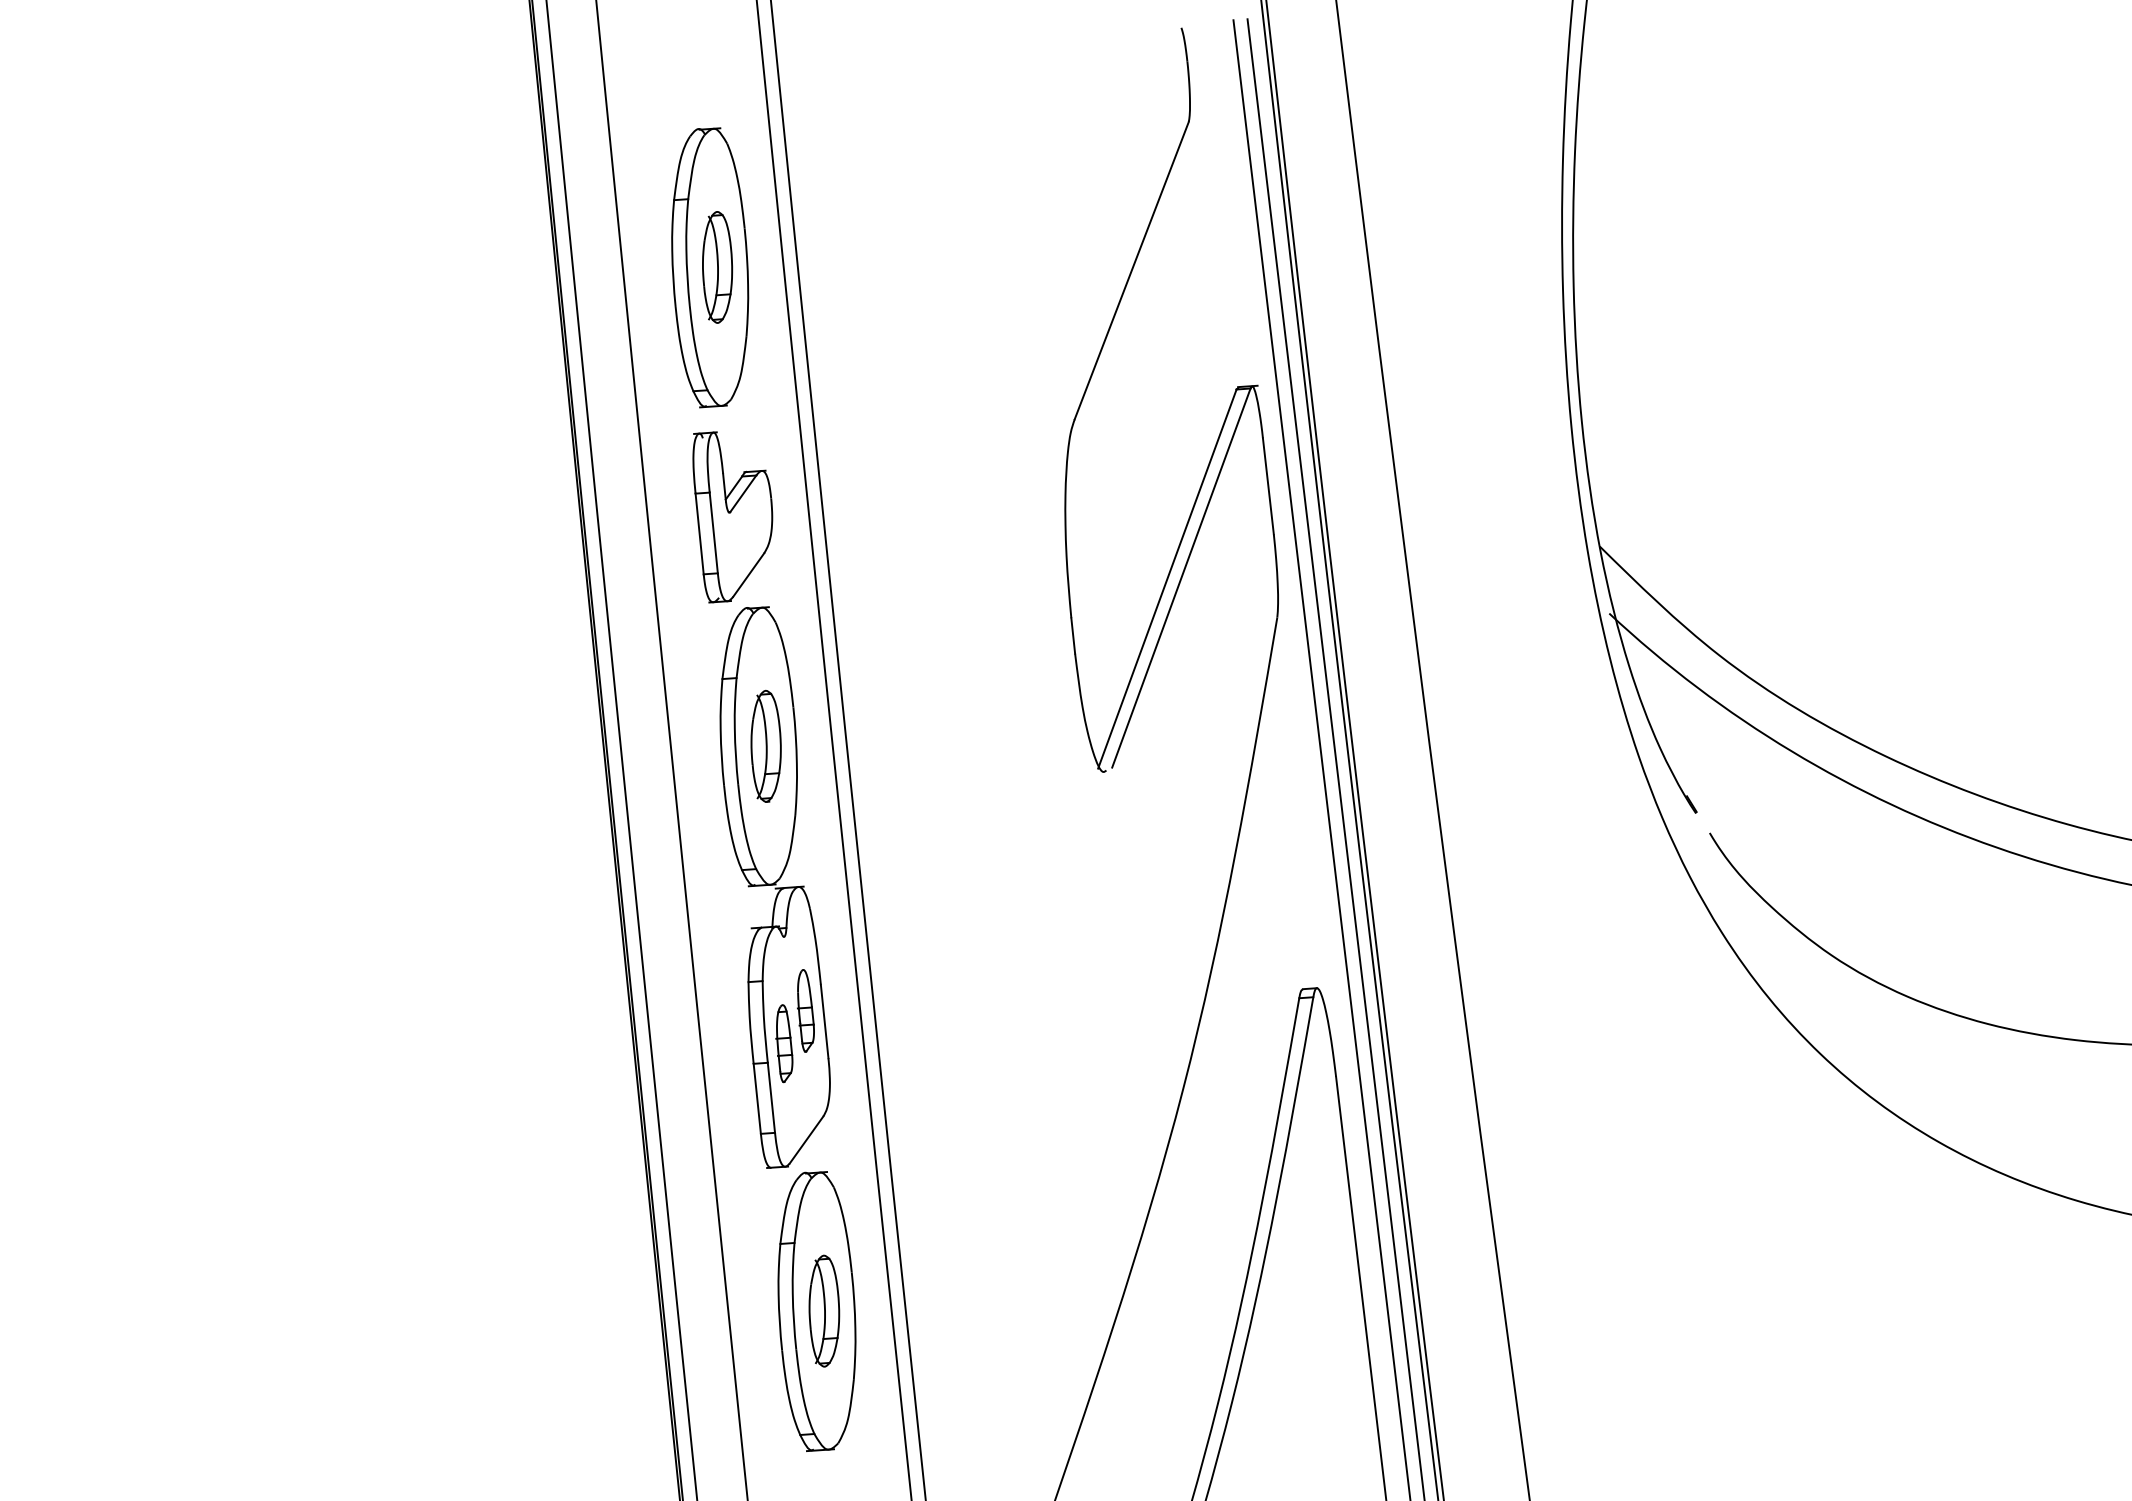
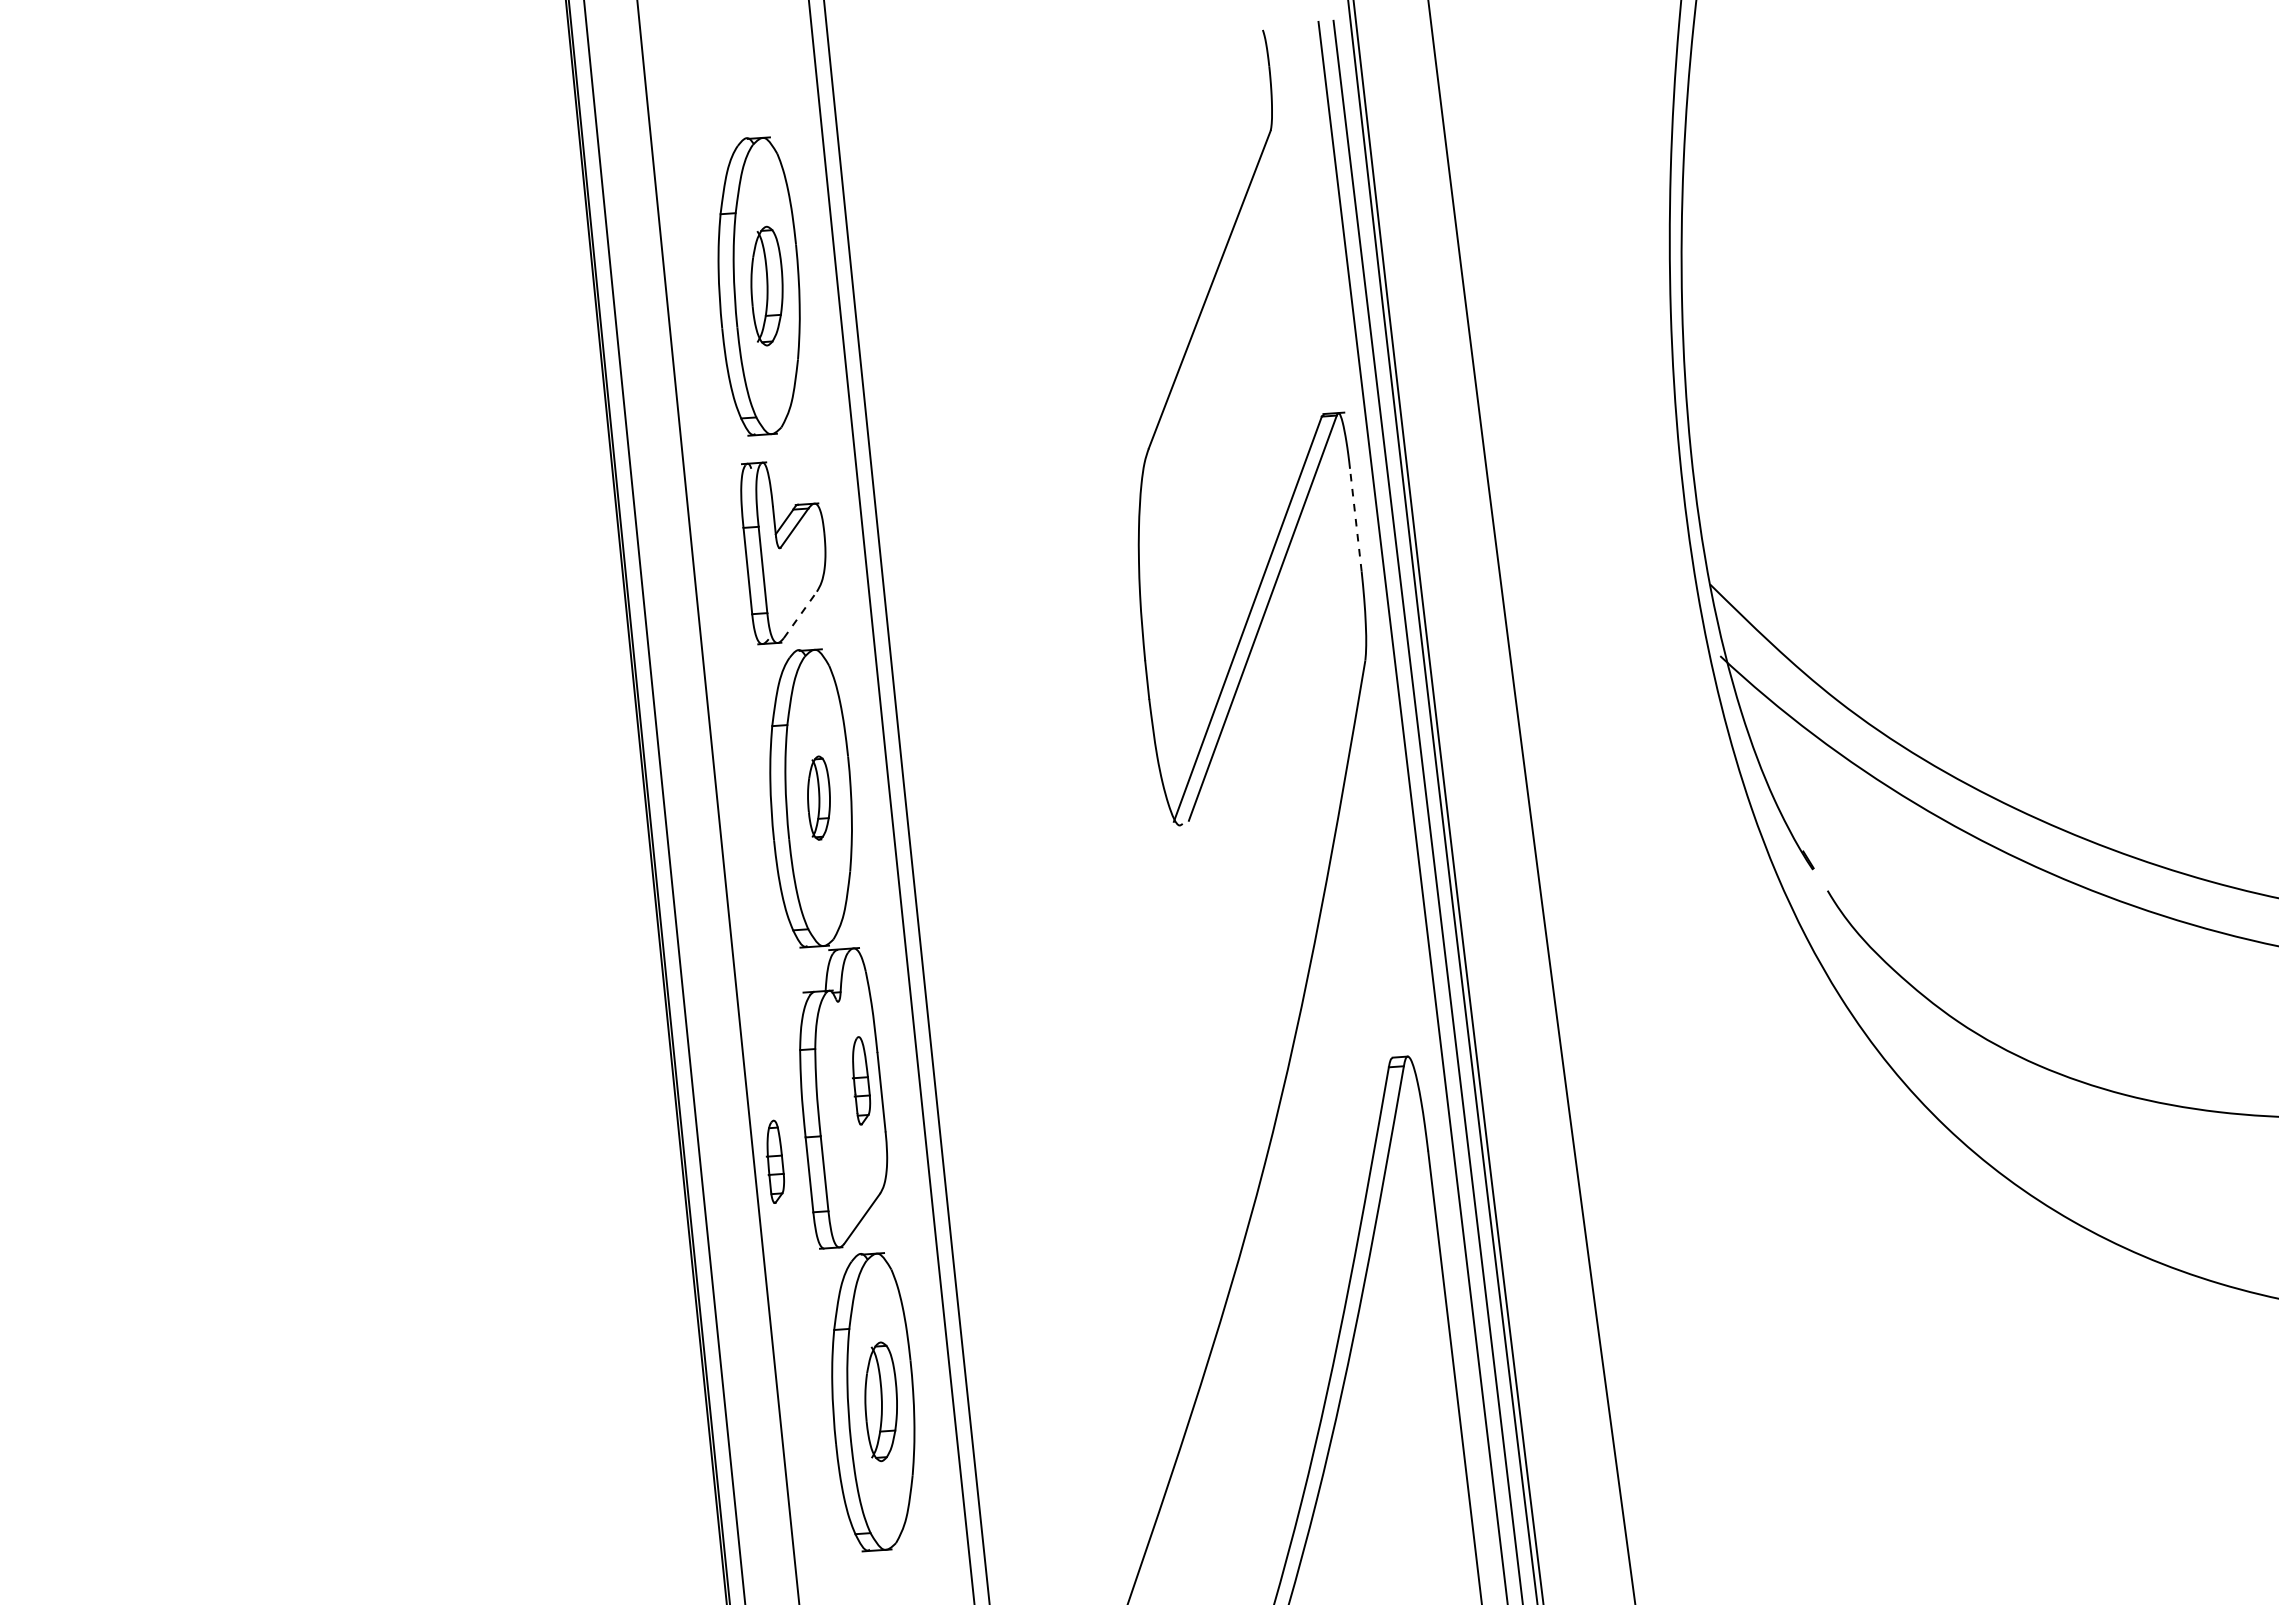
line: (1268, 486) -> (1355, 520), solid -> dashed
line: (748, 574) -> (800, 614), solid -> dashed
part: (765, 745) -> (818, 797), size x0.7
part: (783, 1043) -> (774, 1161), moved

